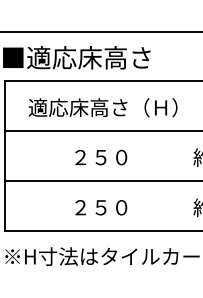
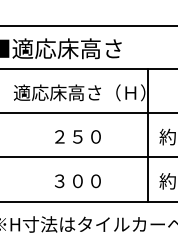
line: (180, 155) -> (148, 135), added
text: (90, 207) -> (68, 181), ２５０ -> ３００

